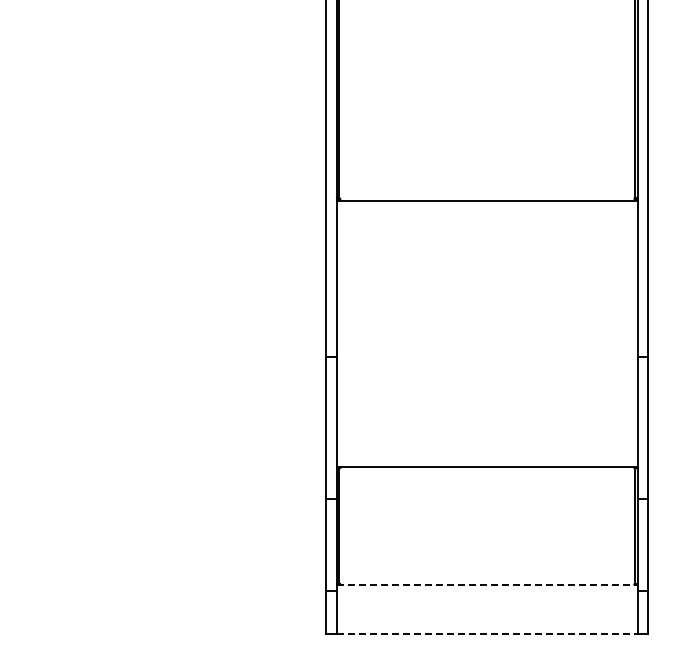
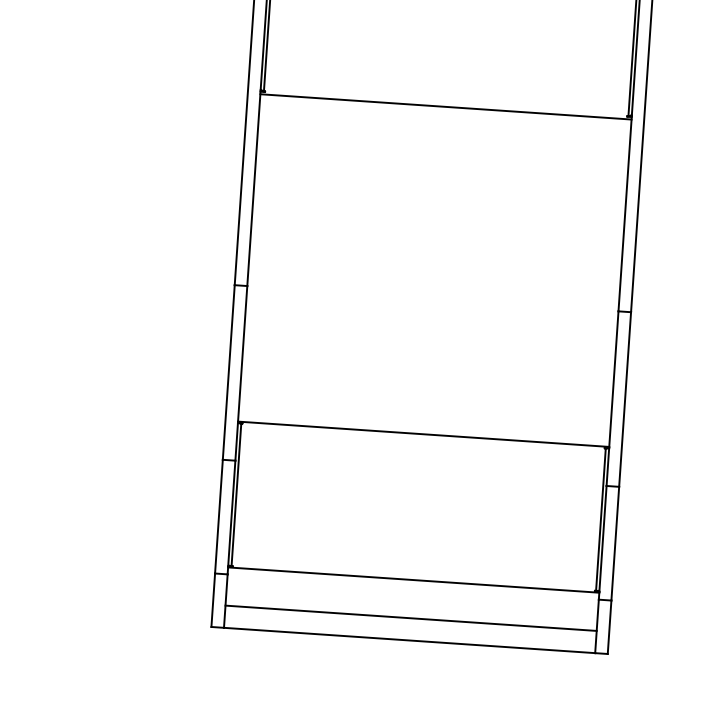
line: (487, 585) -> (413, 580), dashed -> solid
line: (487, 616) -> (411, 618), added
line: (487, 634) -> (409, 640), dashed -> solid

